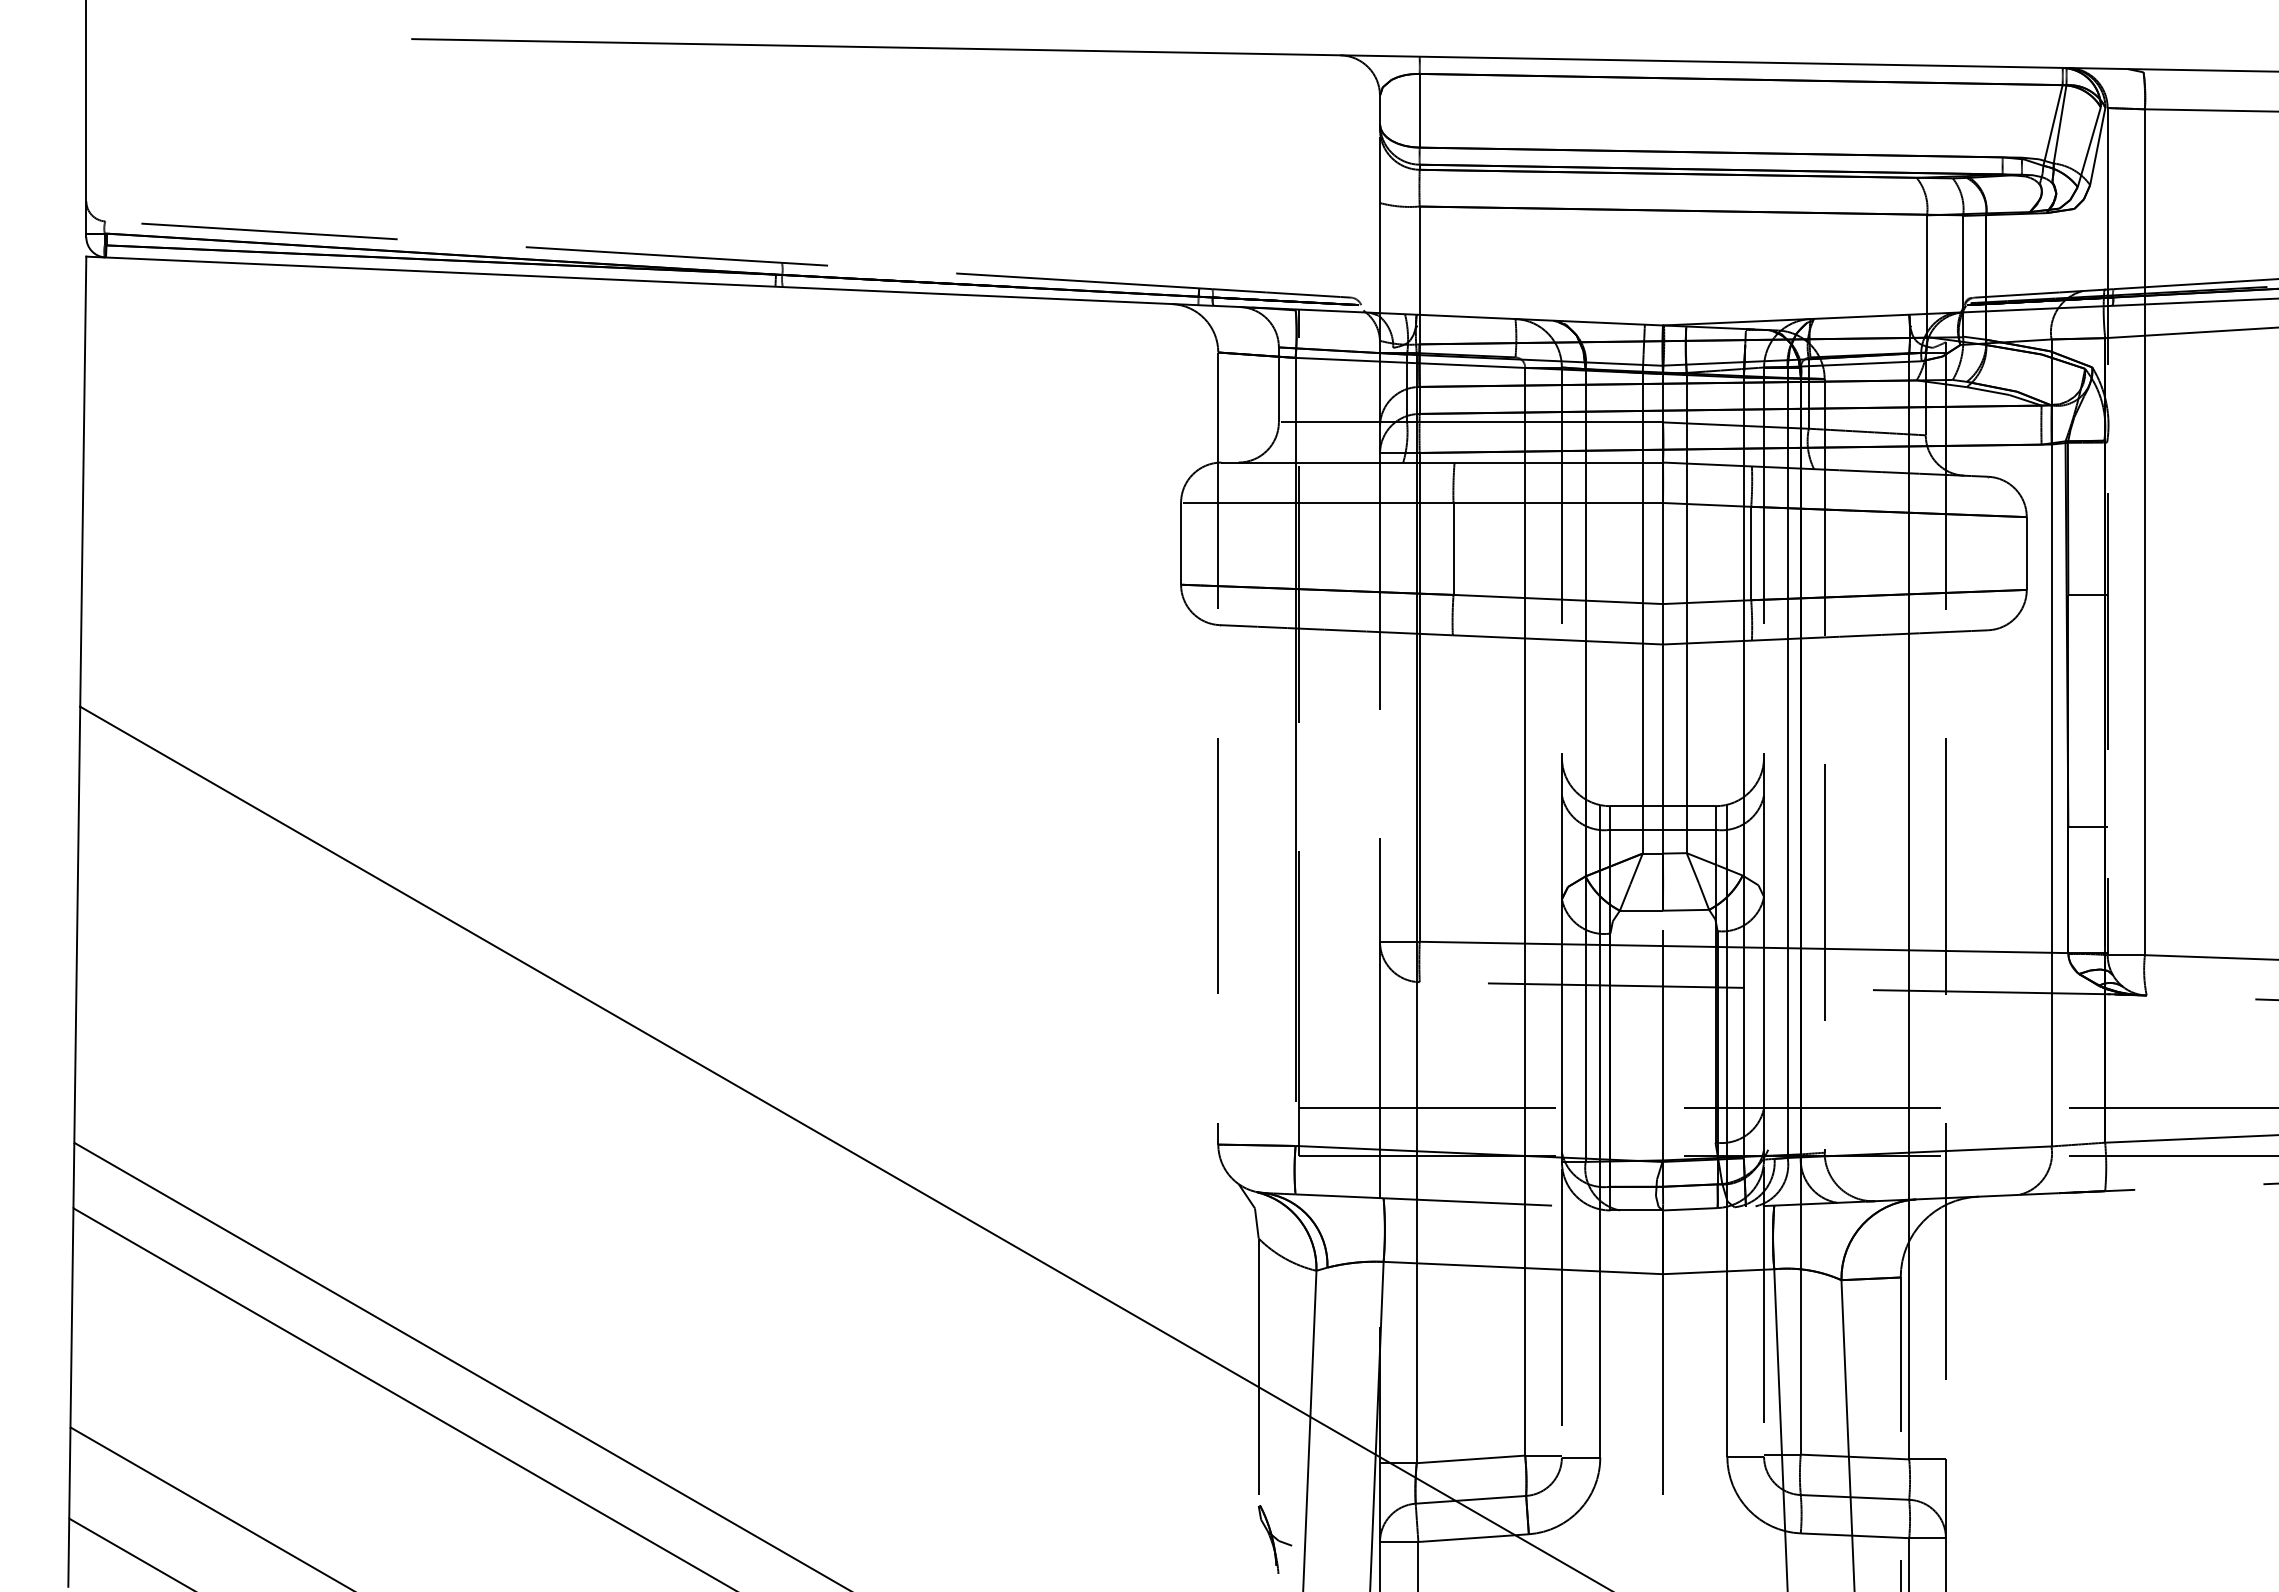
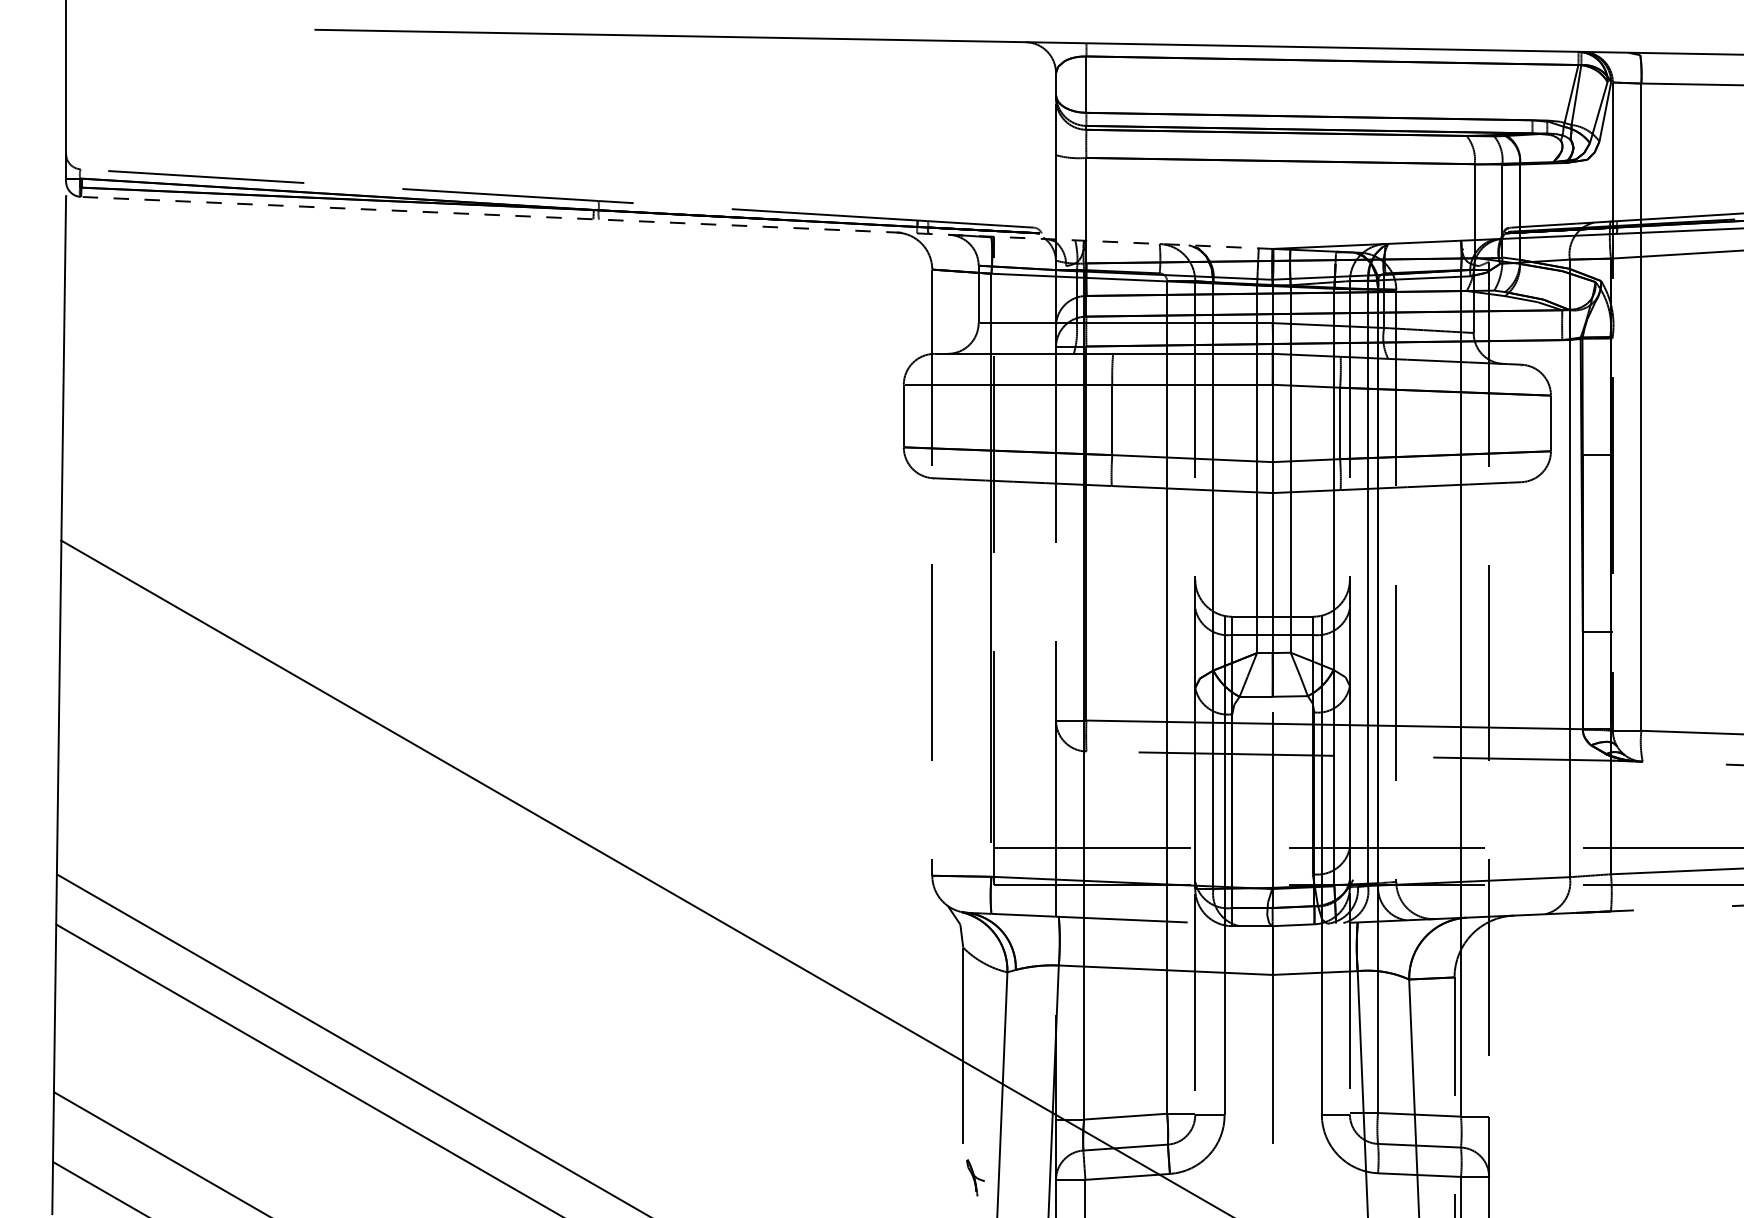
line: (874, 290) -> (669, 222), solid -> dashed
part: (1274, 1538) -> (975, 1177), size x0.7

